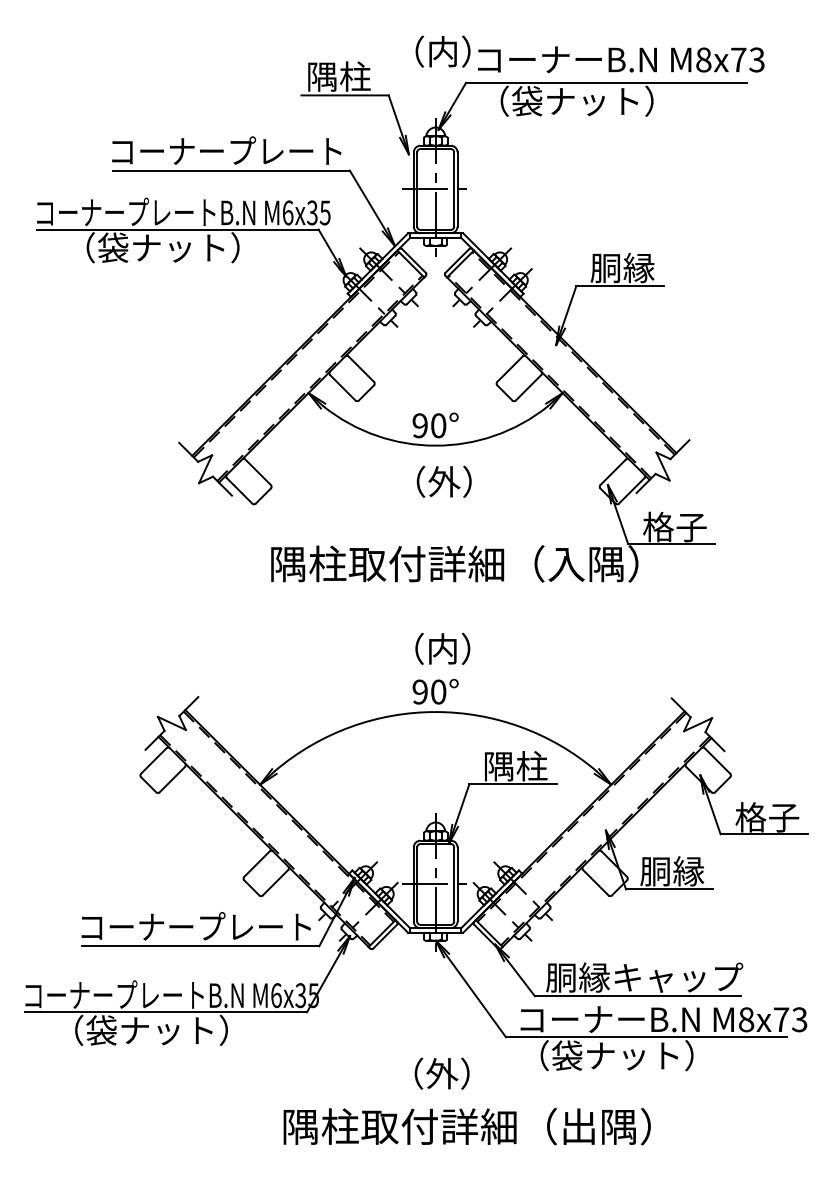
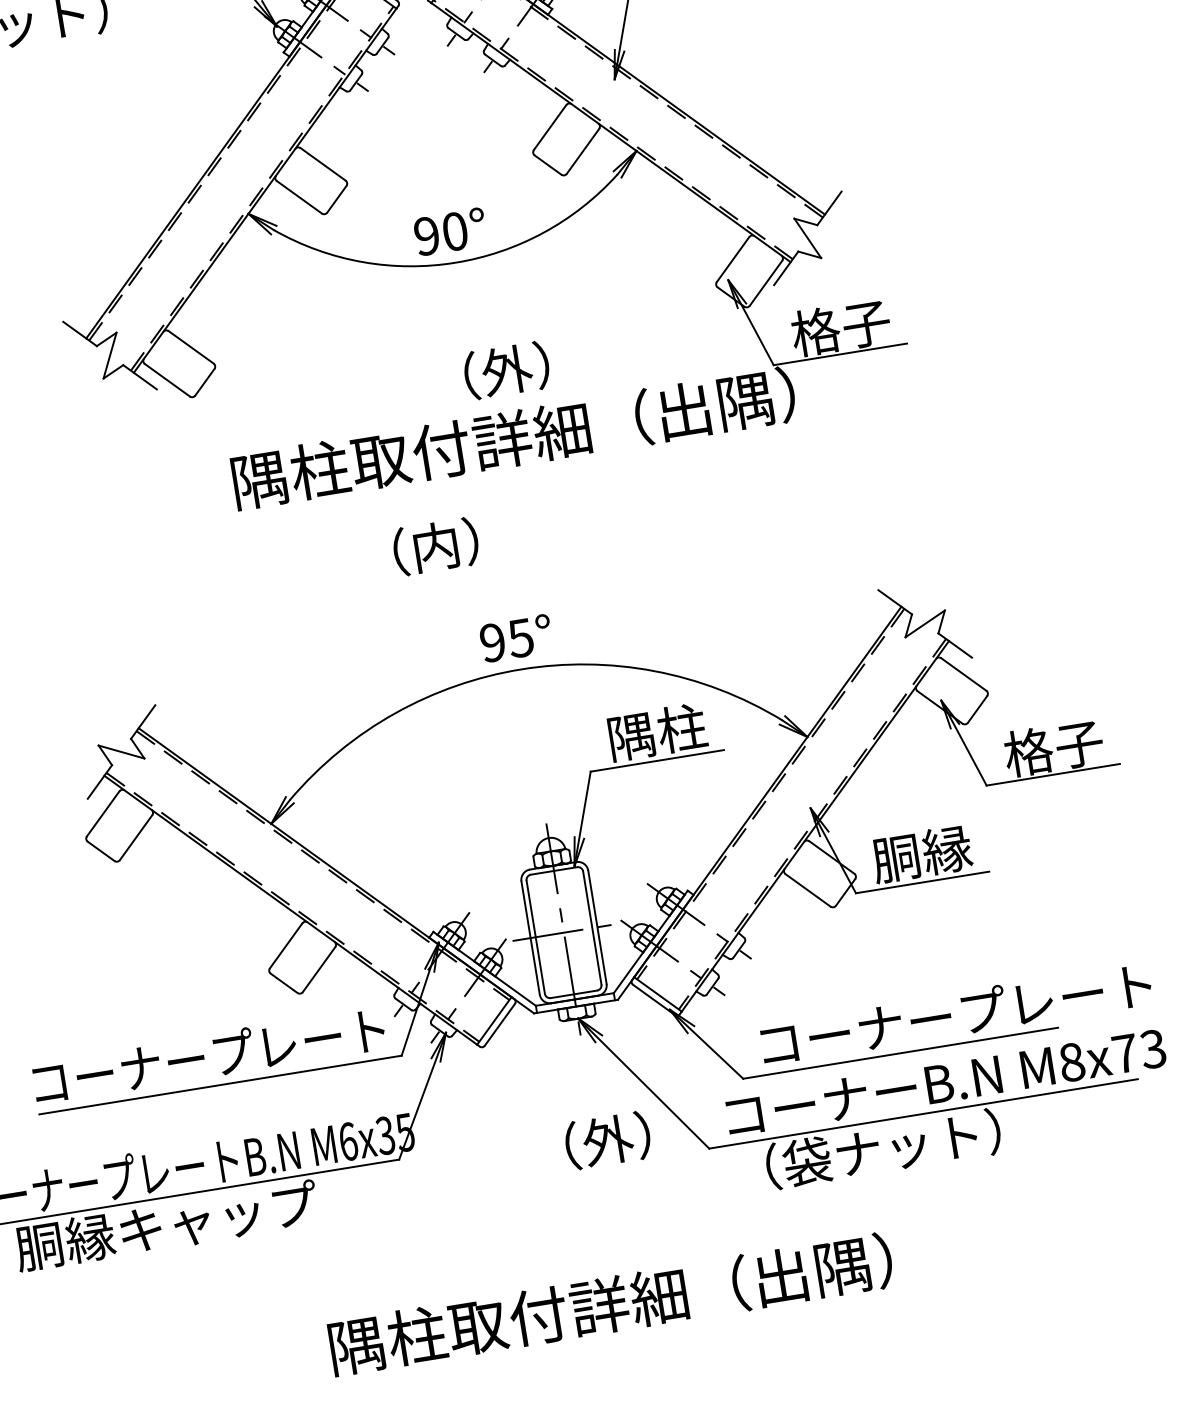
text: (443, 481) -> (505, 370), moved
text: (566, 563) -> (684, 410), 隅柱取付詳細（入隅） -> 隅柱取付詳細（出隅）
text: (442, 648) -> (435, 546), moved
text: (438, 691) -> (520, 637), 90° -> 95°
text: (675, 977) -> (953, 1015), 胴縁キャップ -> コーナープレート
text: (151, 1029) -> (166, 1224), （袋ナット） -> 胴縁キャップ
text: (441, 1073) -> (606, 1140), moved
text: (466, 1126) -> (609, 1304), moved

